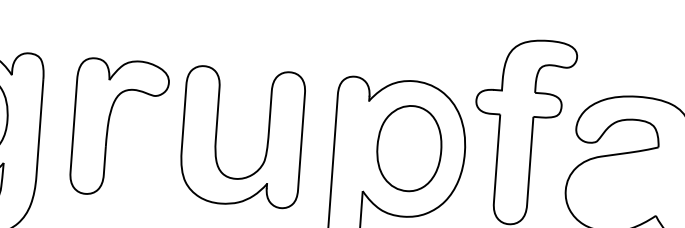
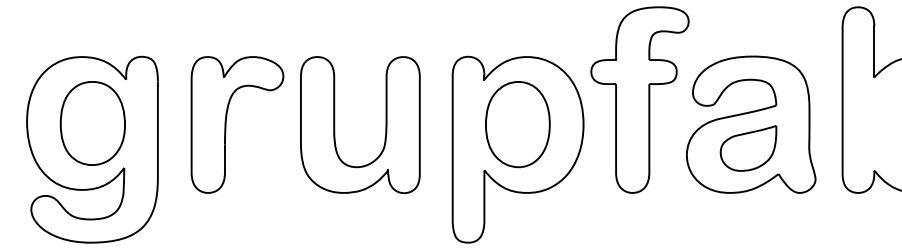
part: (408, 148) -> (517, 124), moved
part: (627, 188) -> (748, 148), added

